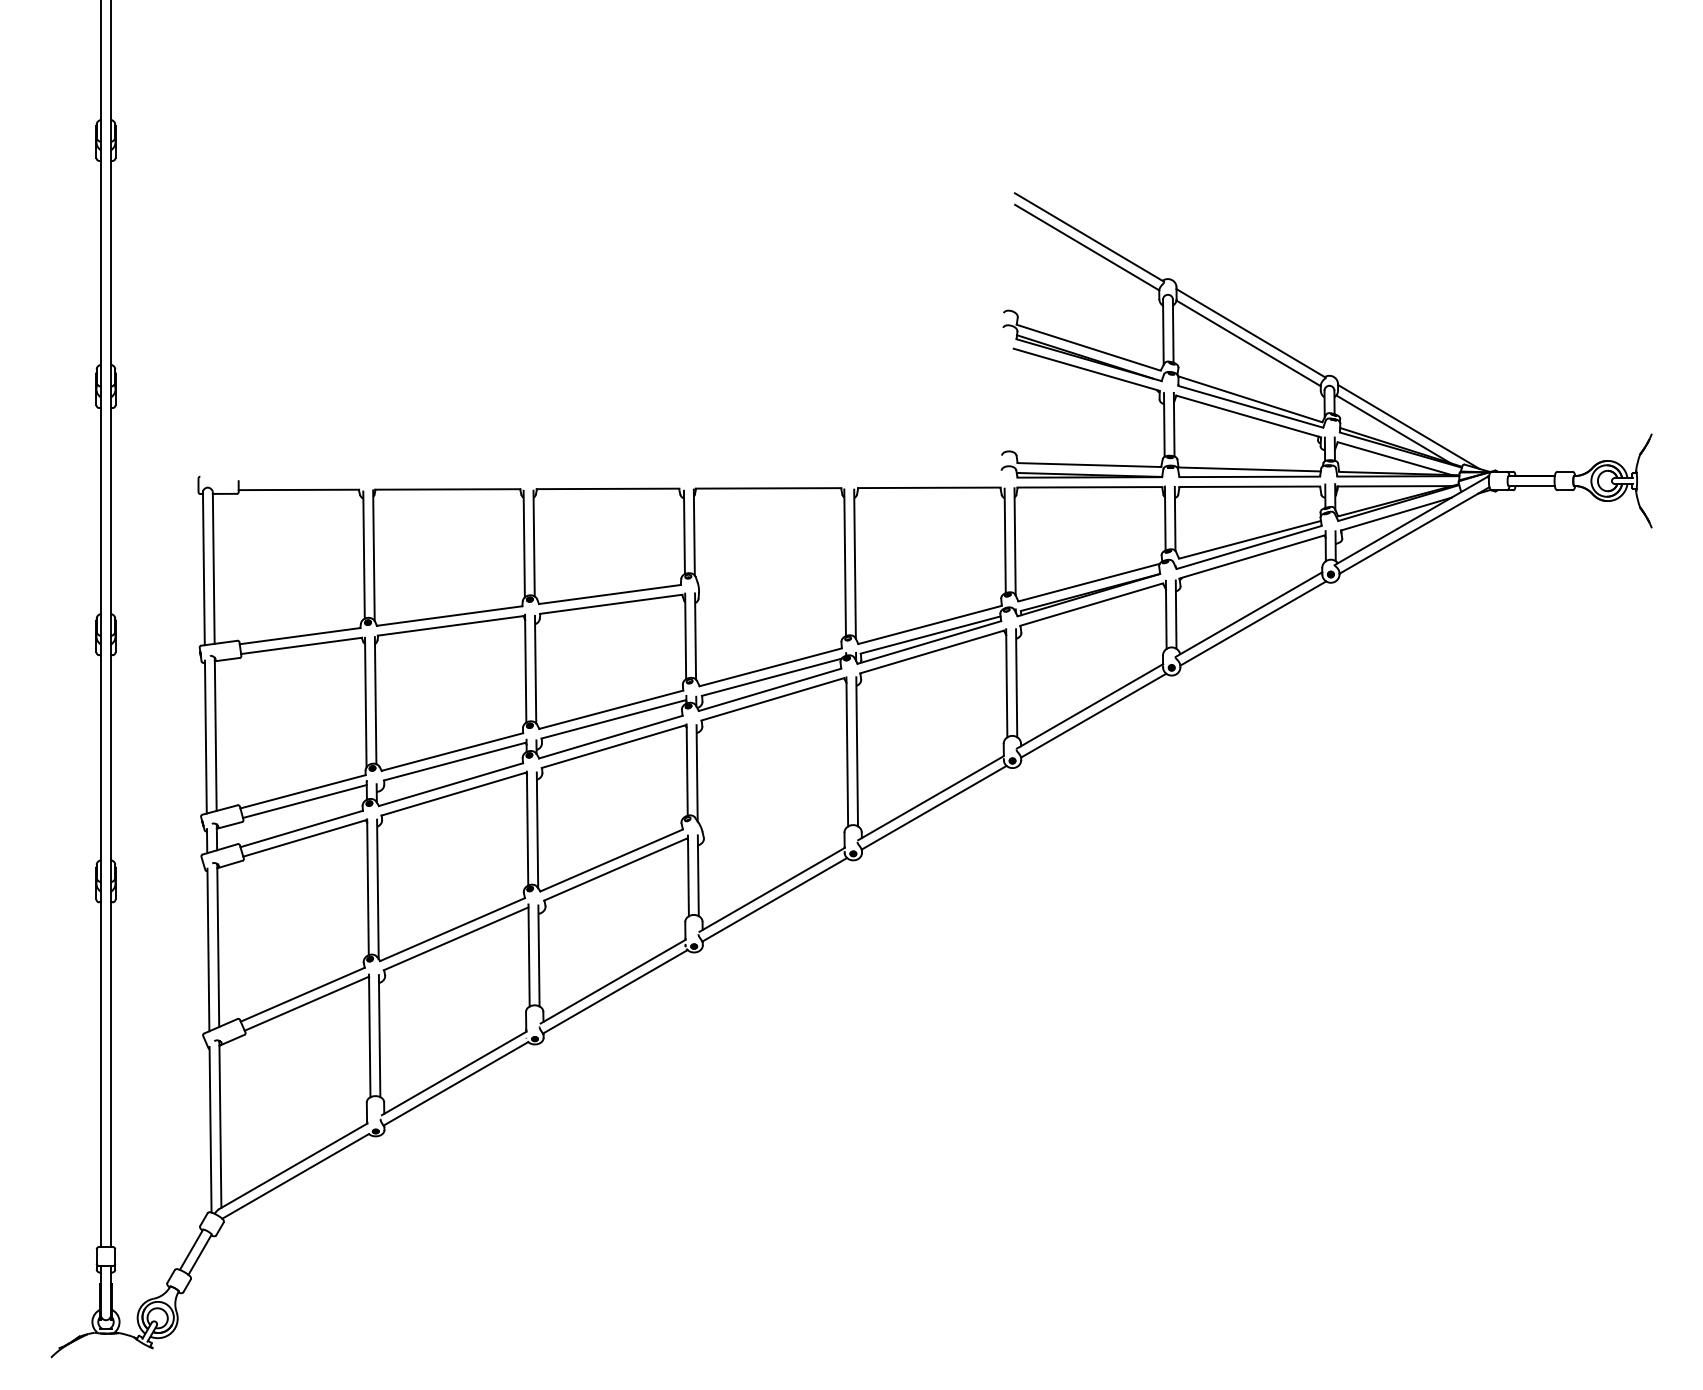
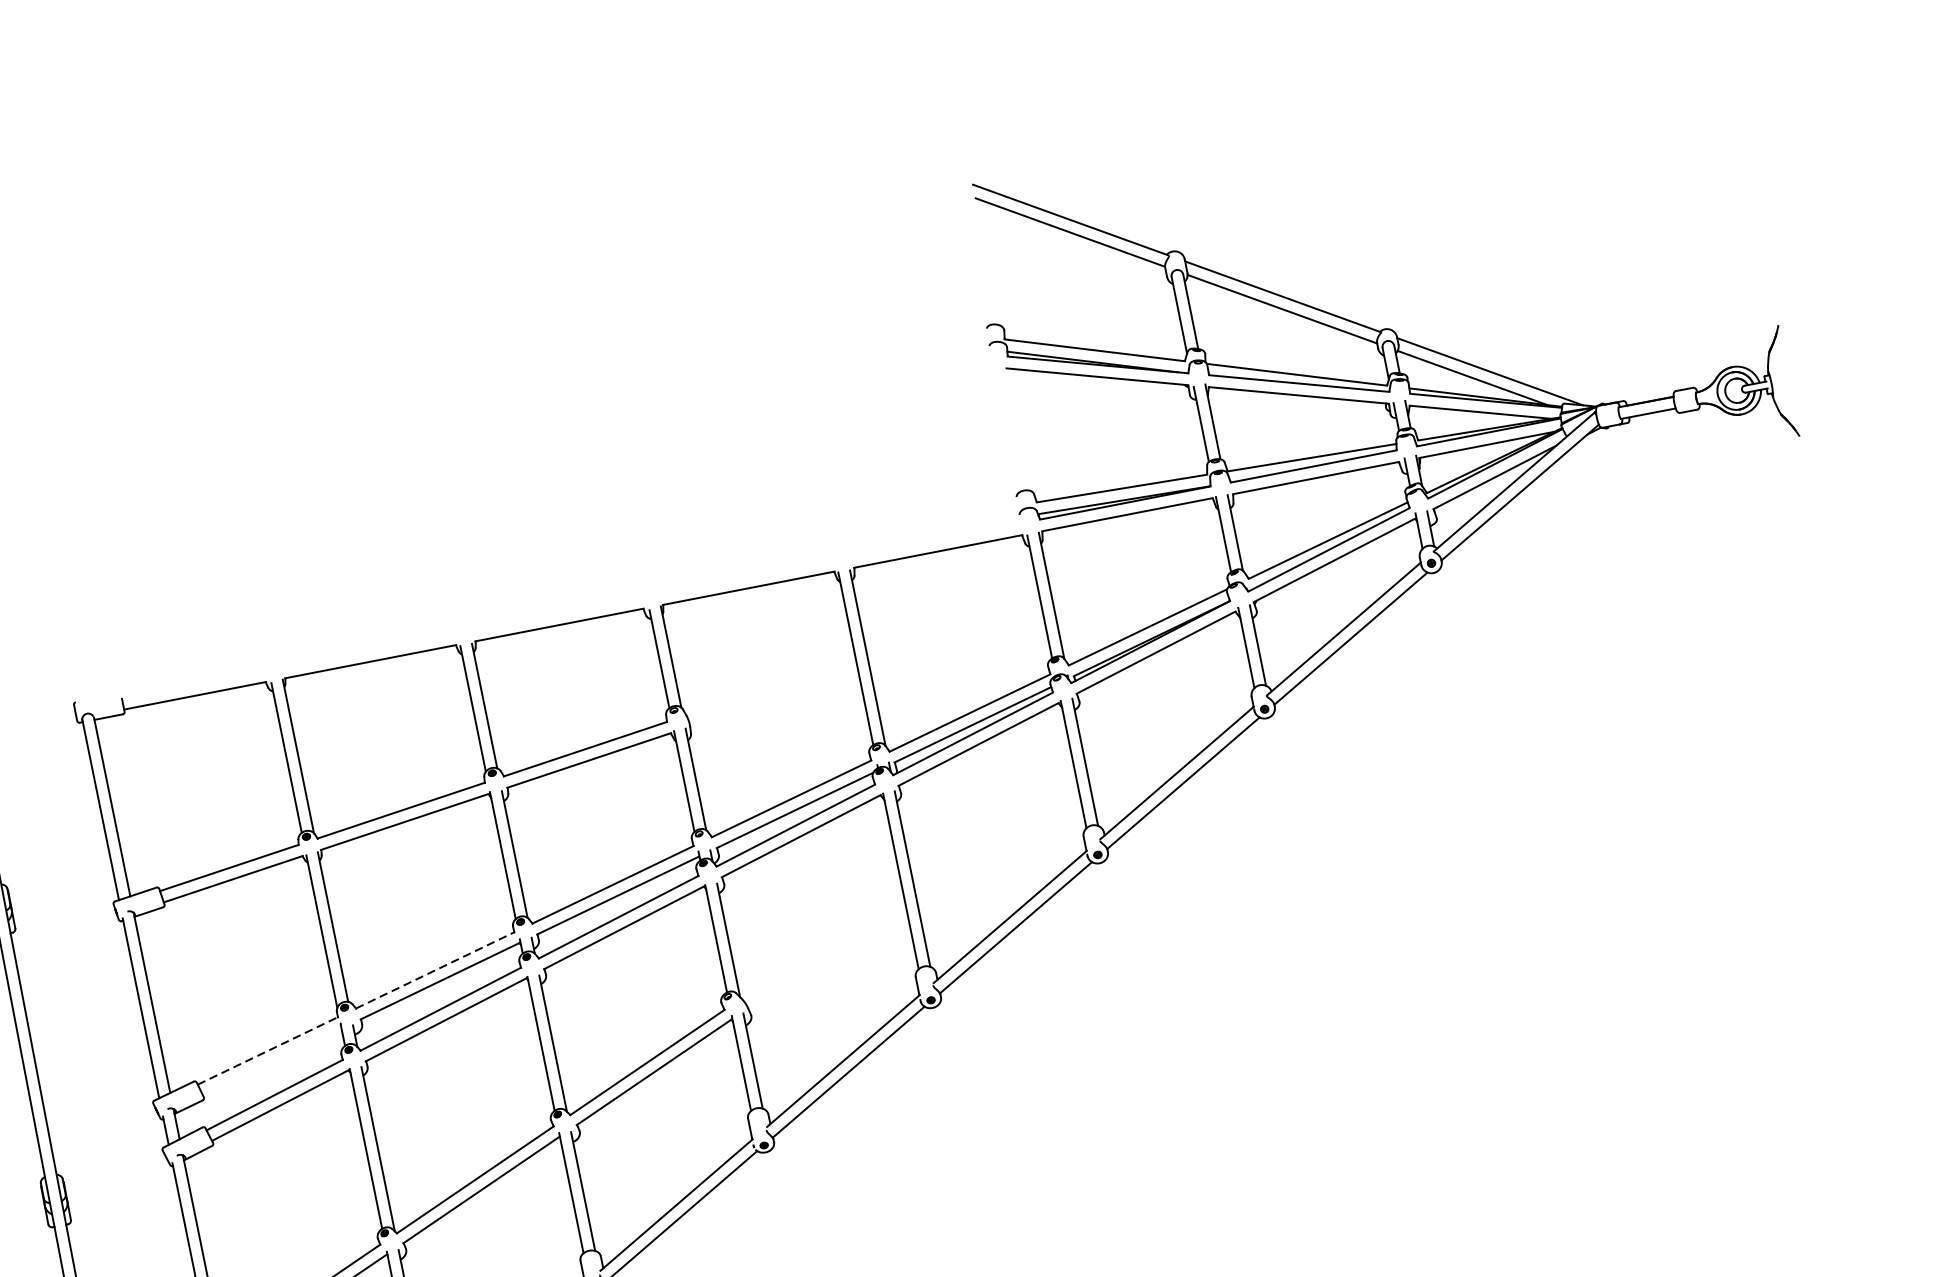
line: (452, 751) -> (435, 969), solid -> dashed
line: (303, 791) -> (268, 1050), solid -> dashed
line: (304, 801) -> (271, 1062), removed

